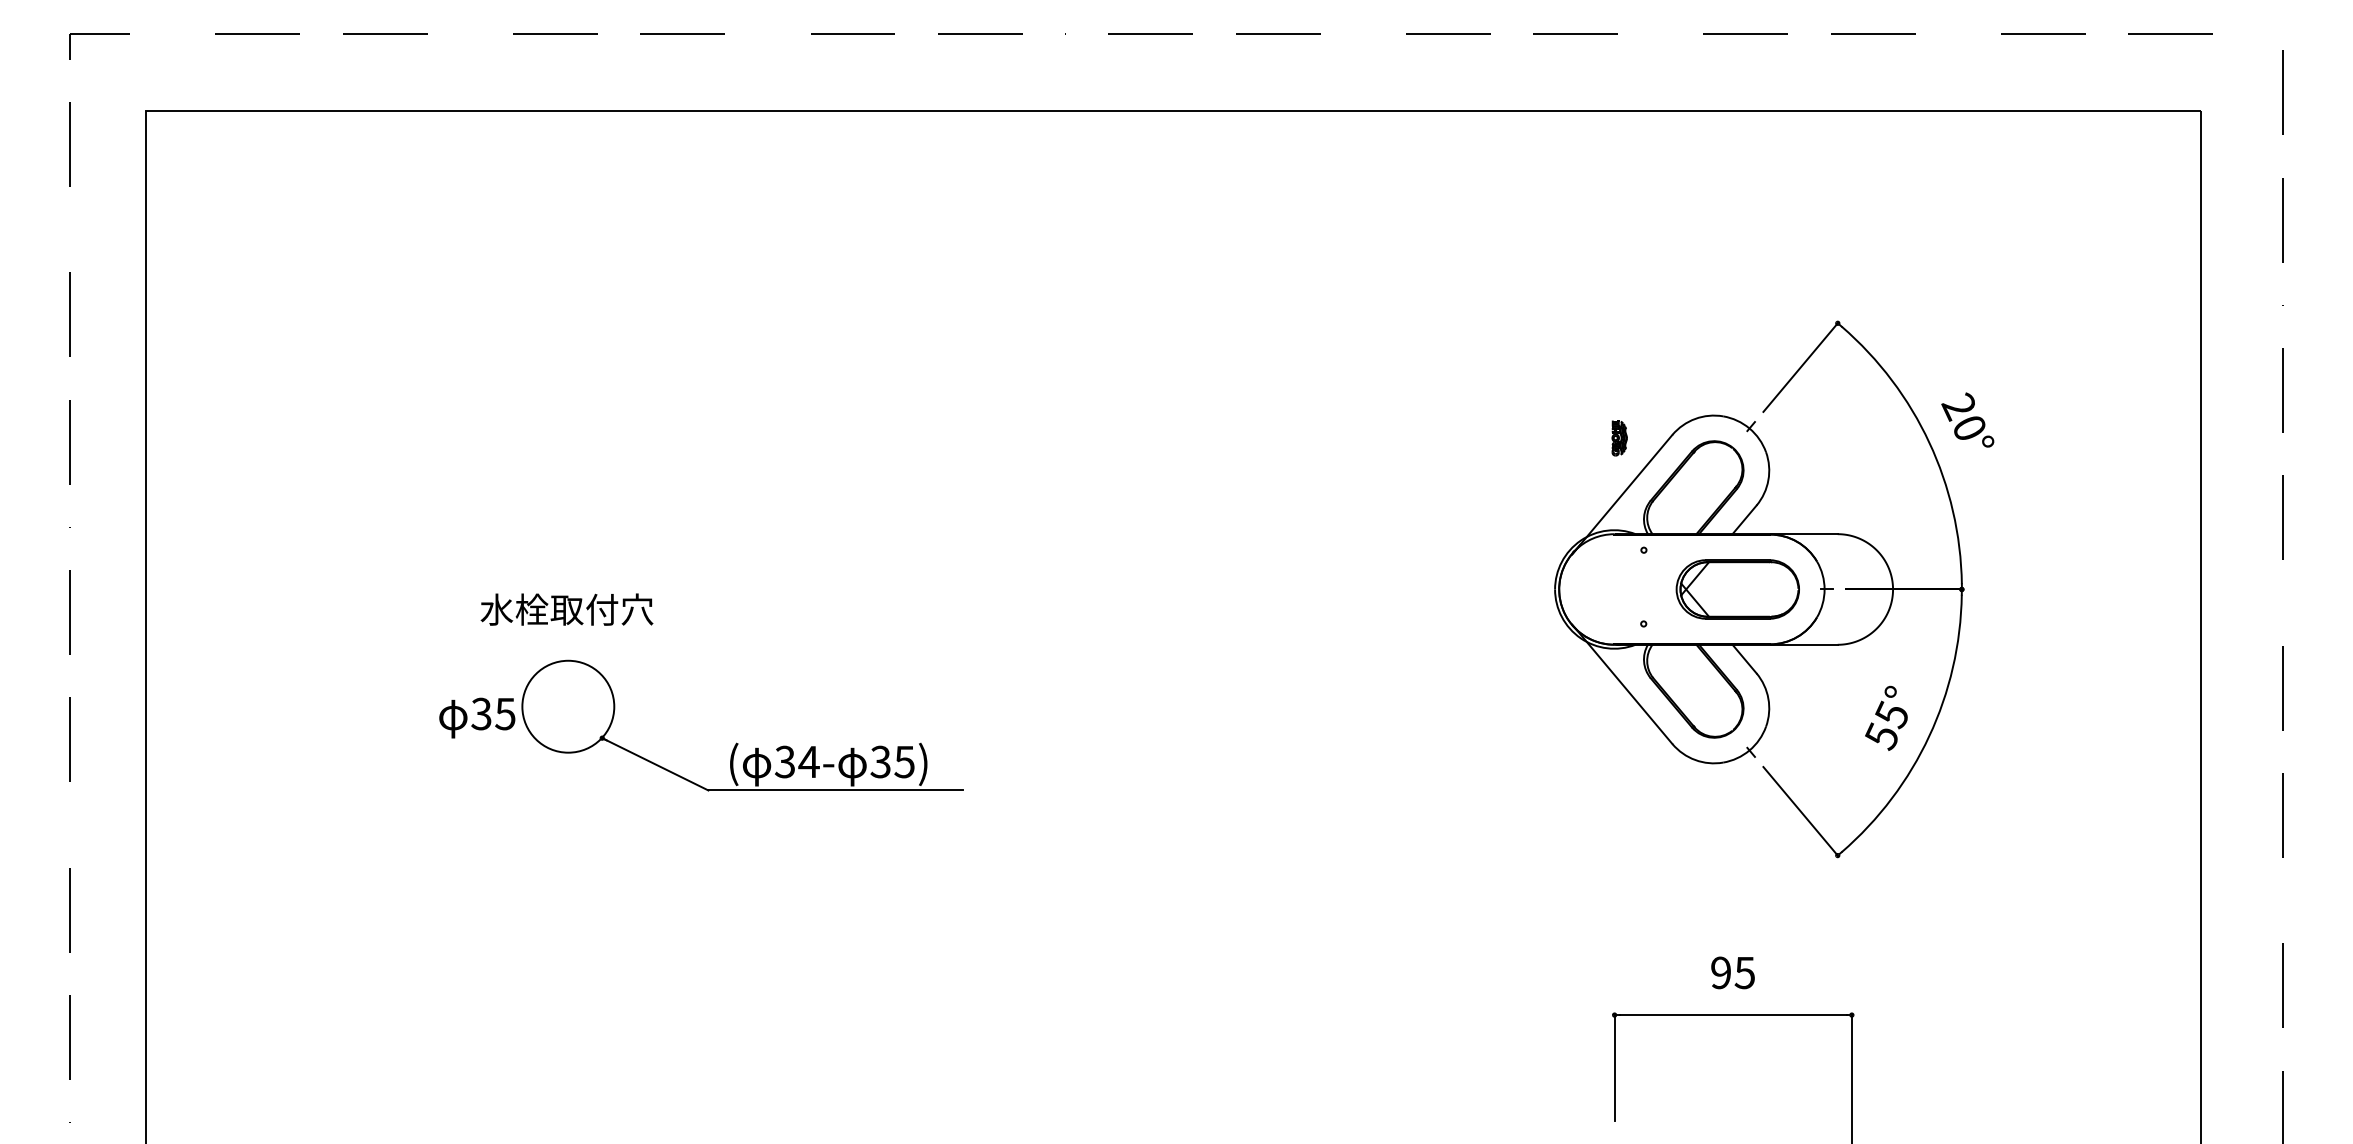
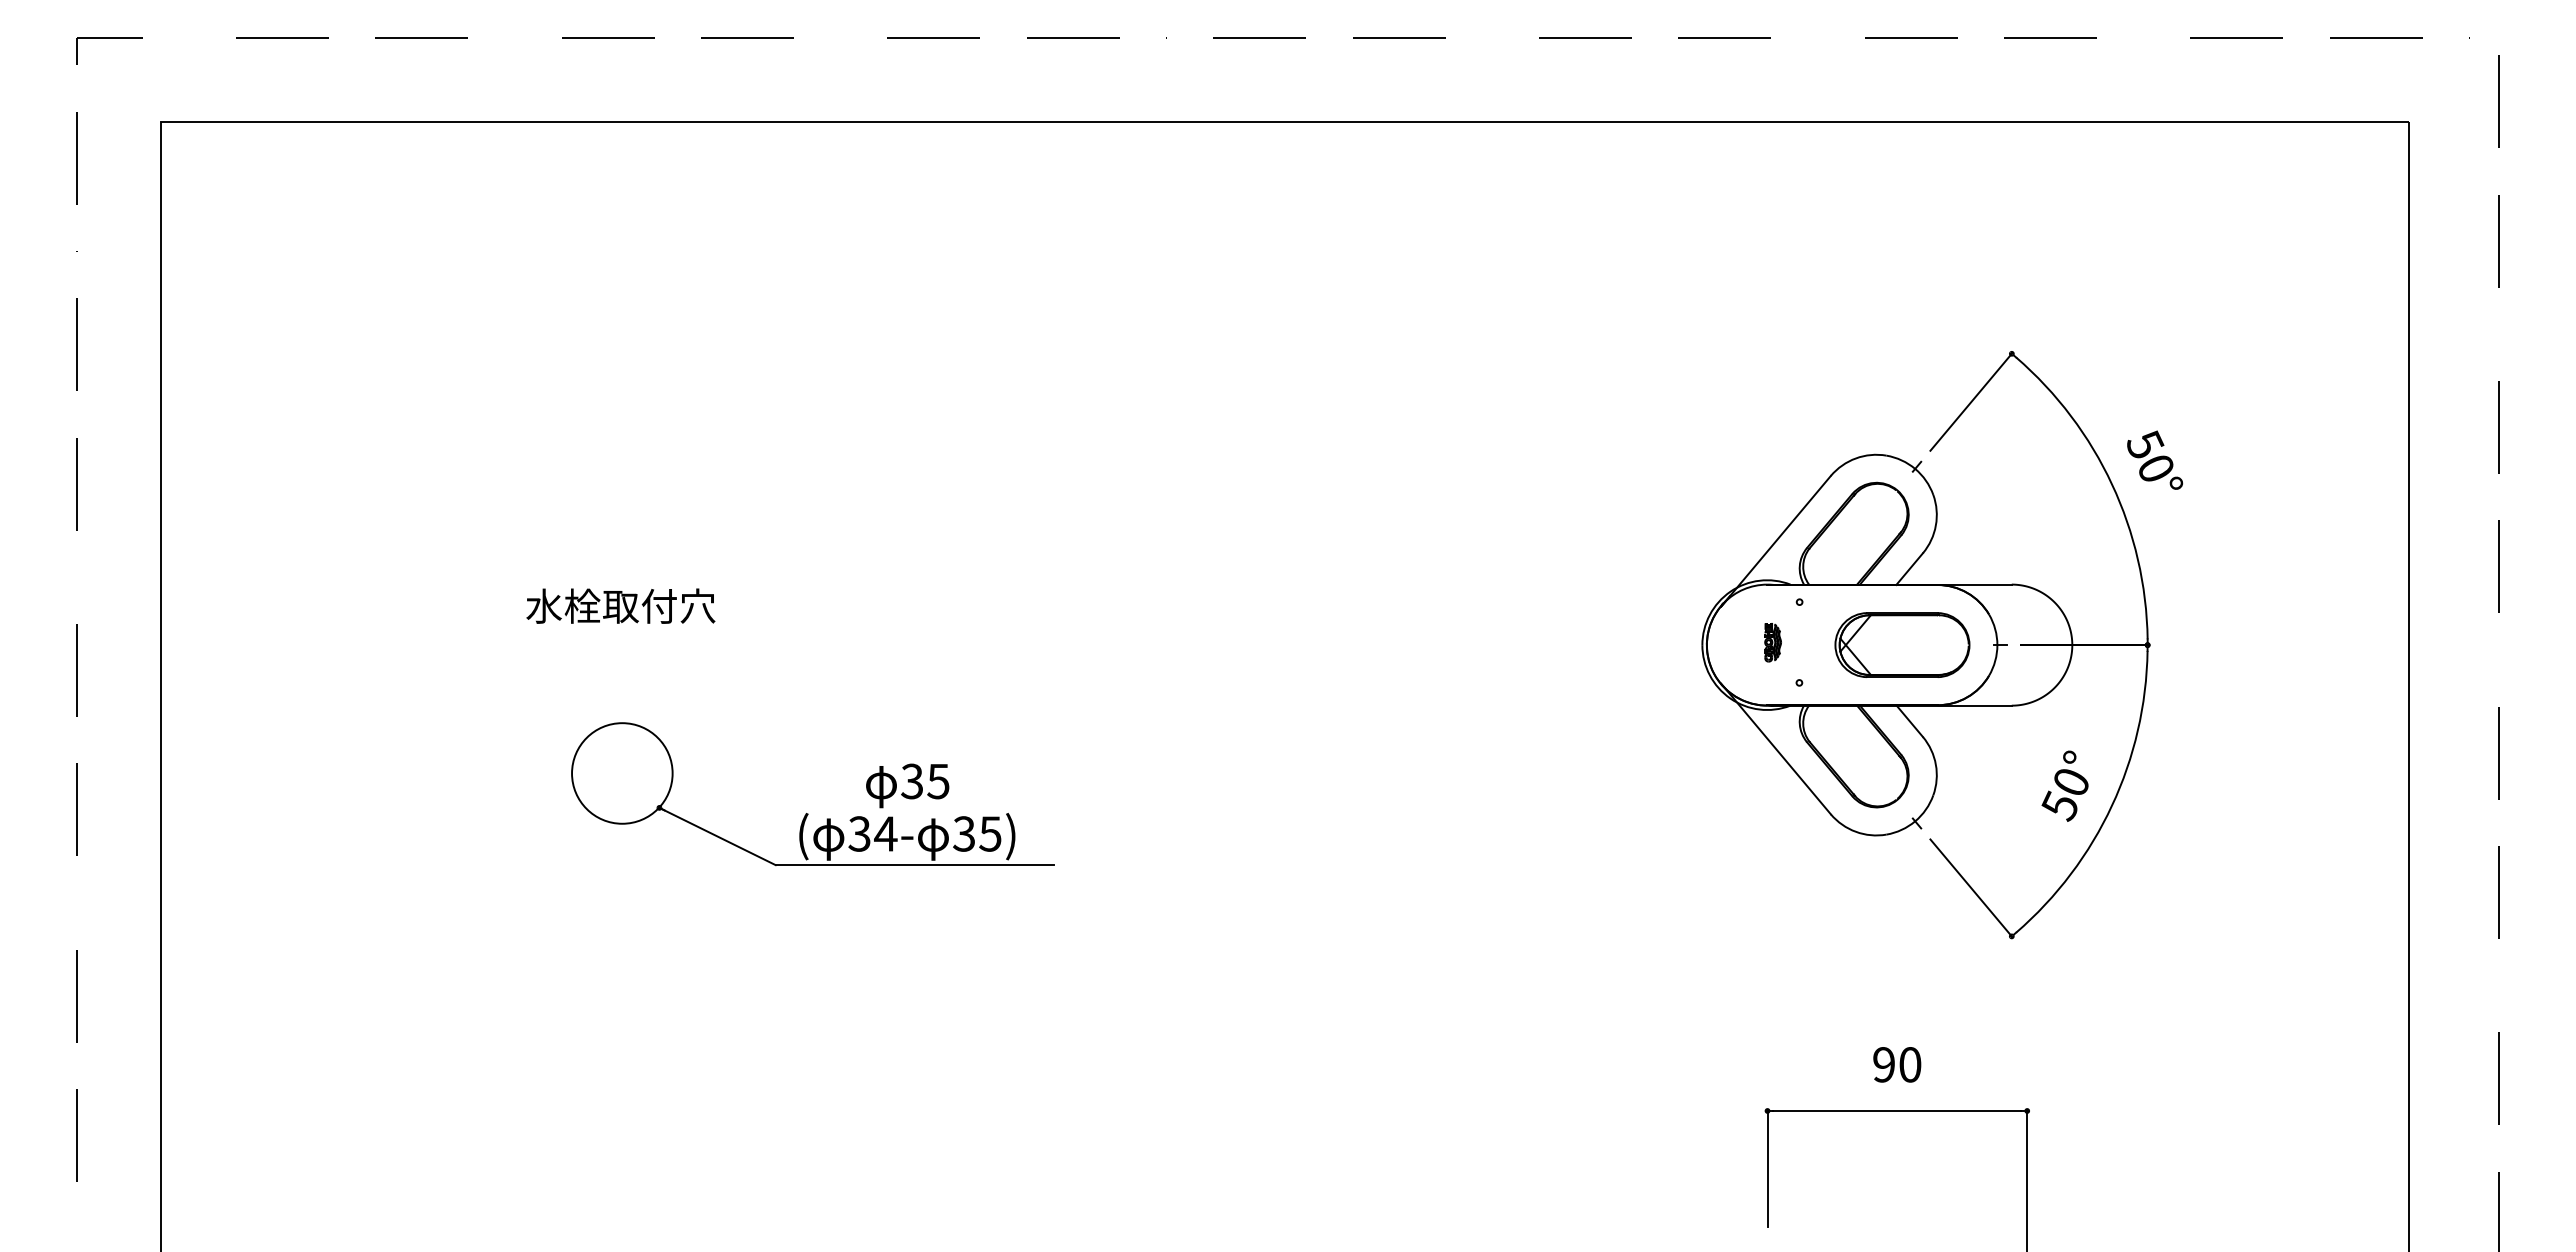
text: (1958, 407) -> (2144, 445), 20° -> 50°
part: (1619, 438) -> (1772, 642), moved
text: (566, 609) -> (620, 605), moved
text: (1891, 714) -> (2070, 782), 55° -> 50°
text: (477, 717) -> (907, 785), moved
text: (1745, 972) -> (1910, 1064), 95 -> 90

